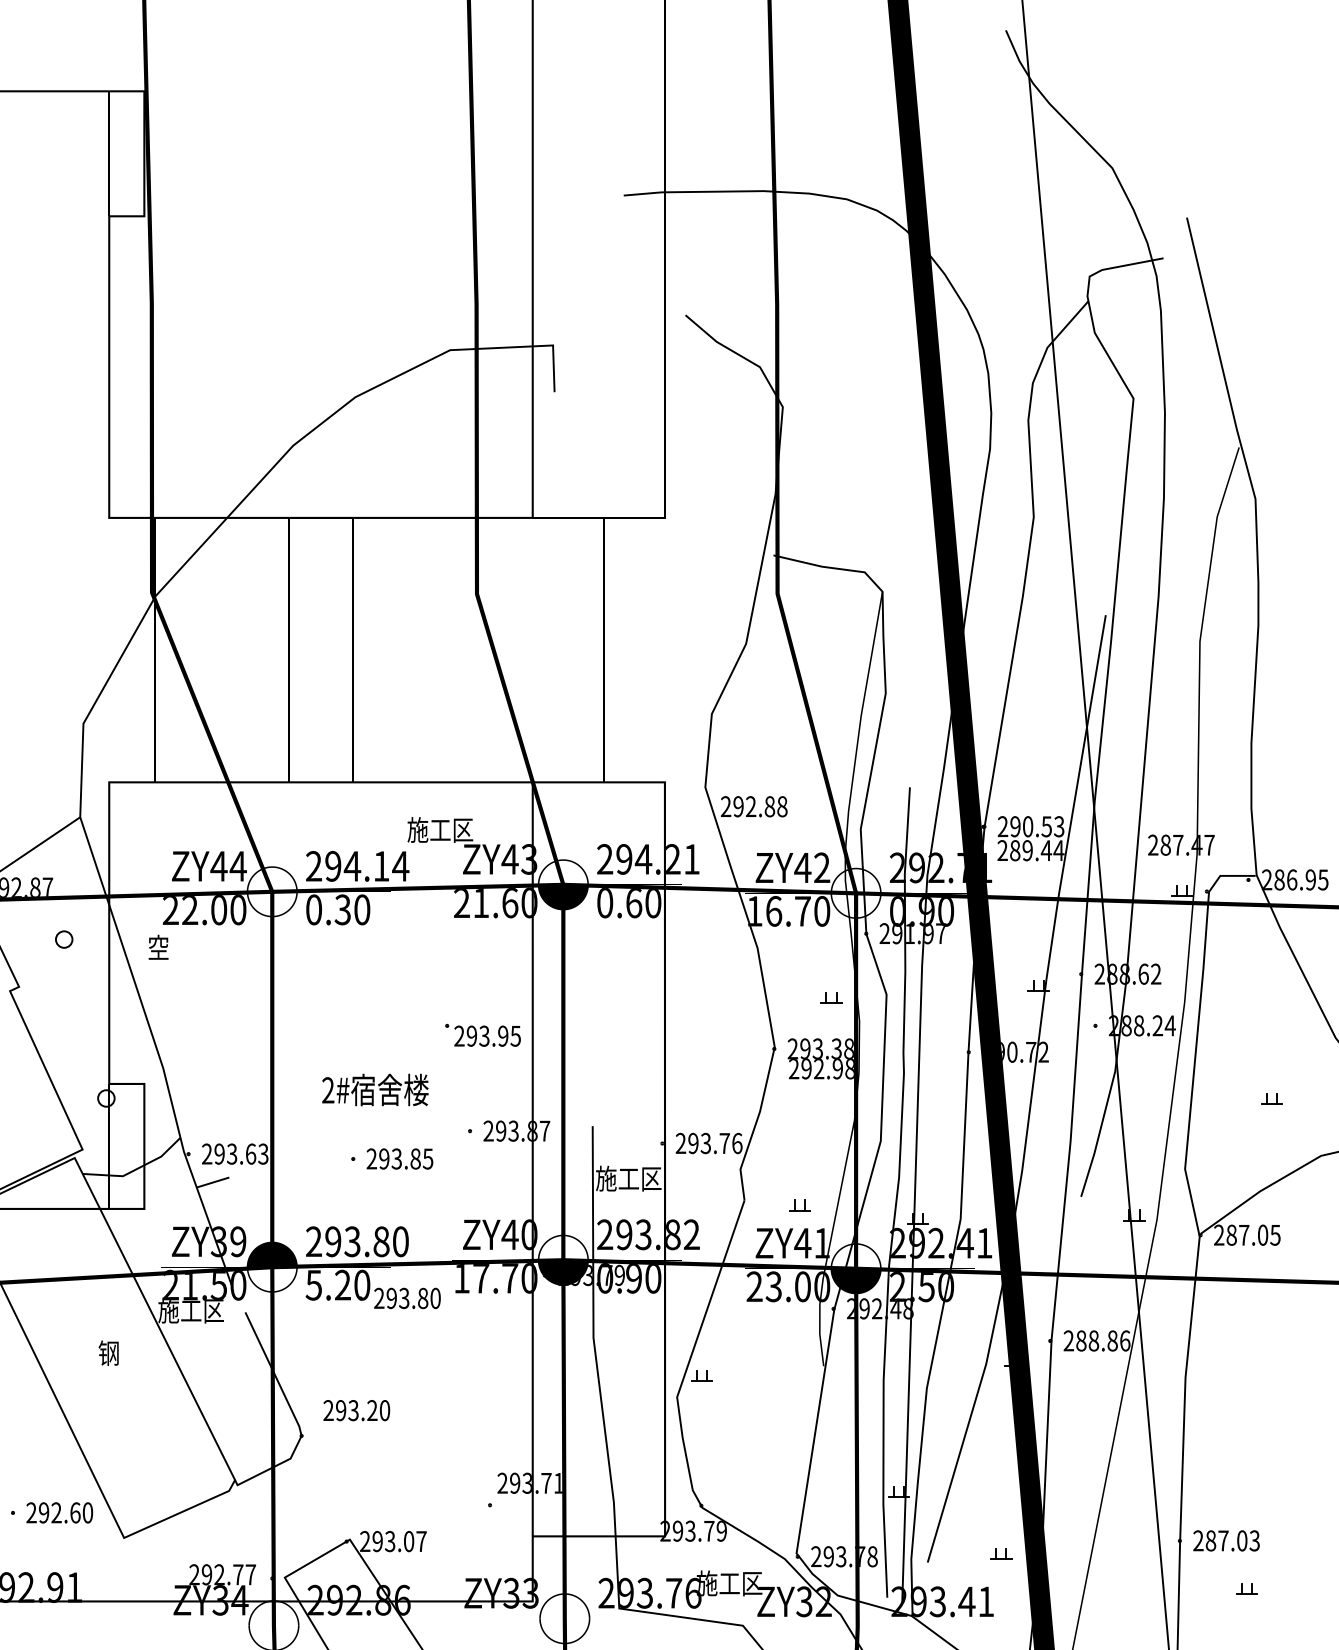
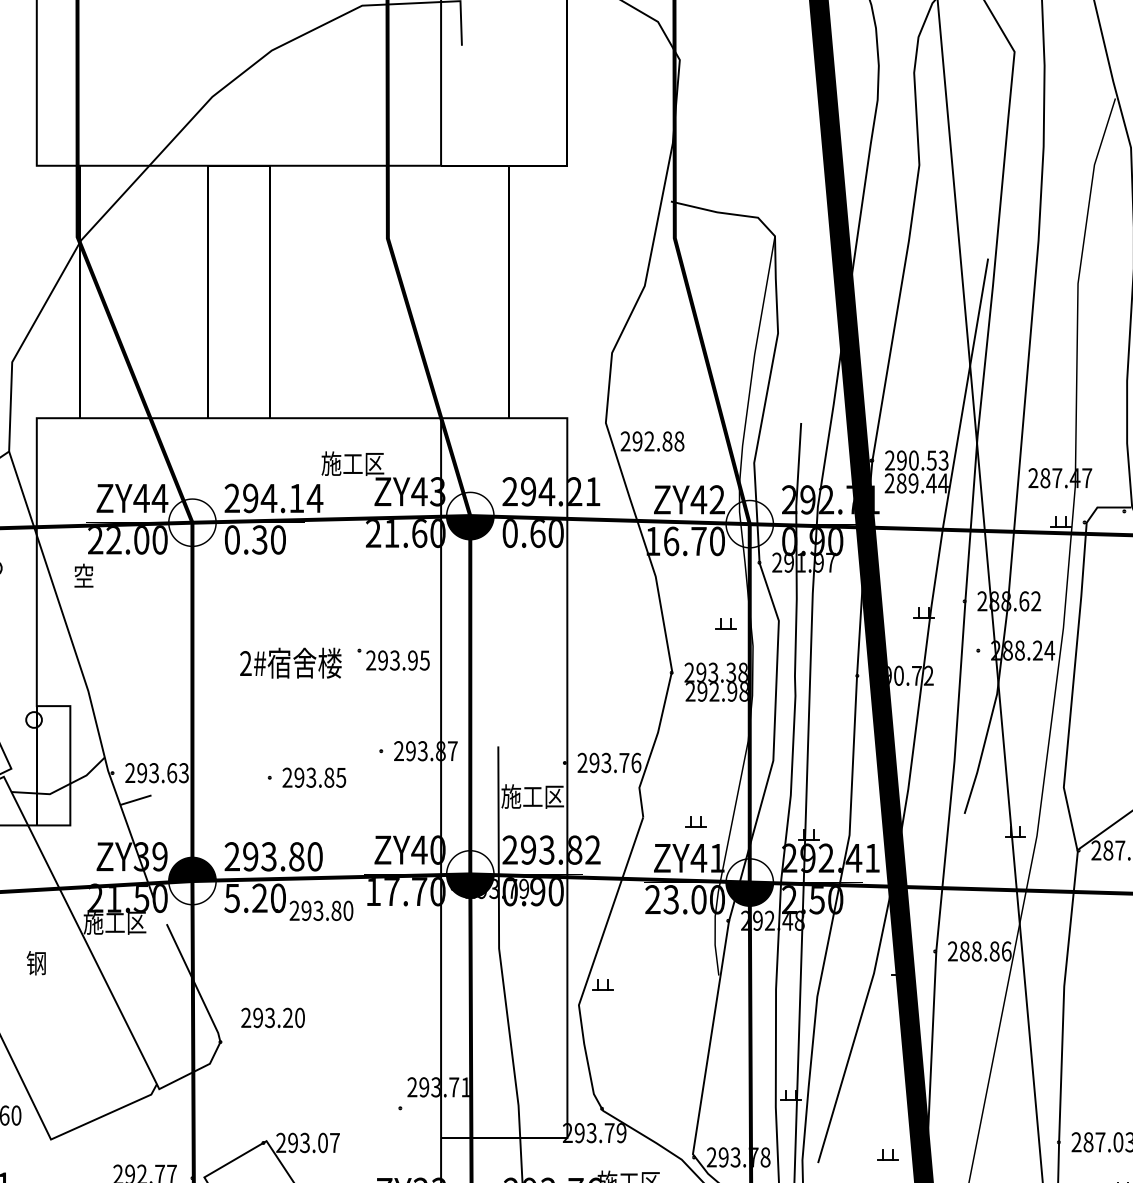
text: (375, 1089) -> (290, 662), moved

